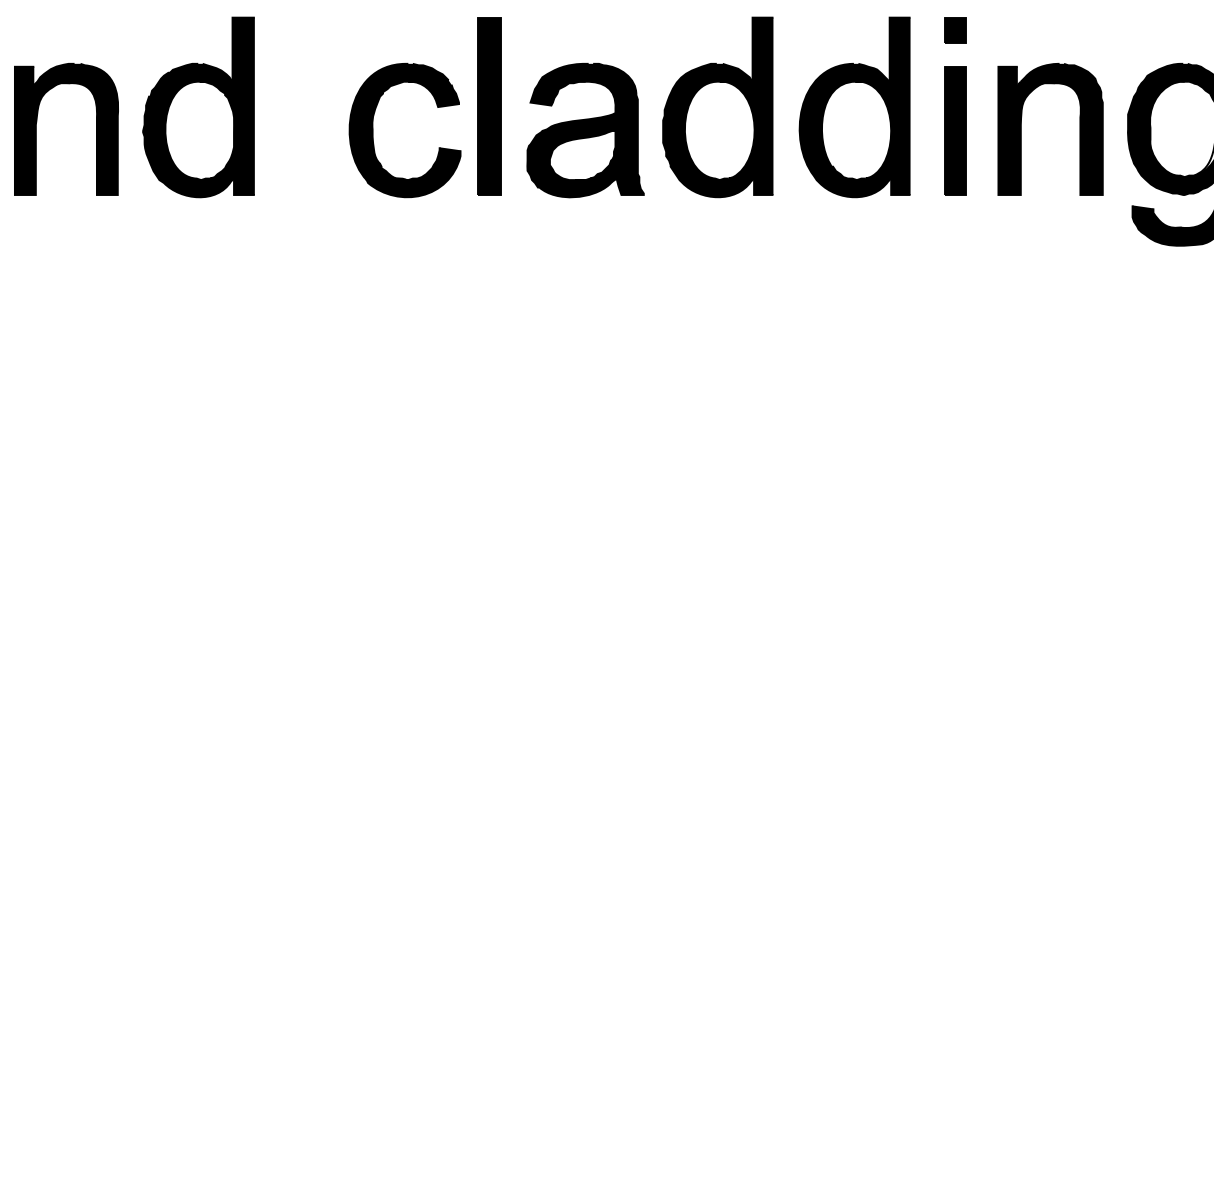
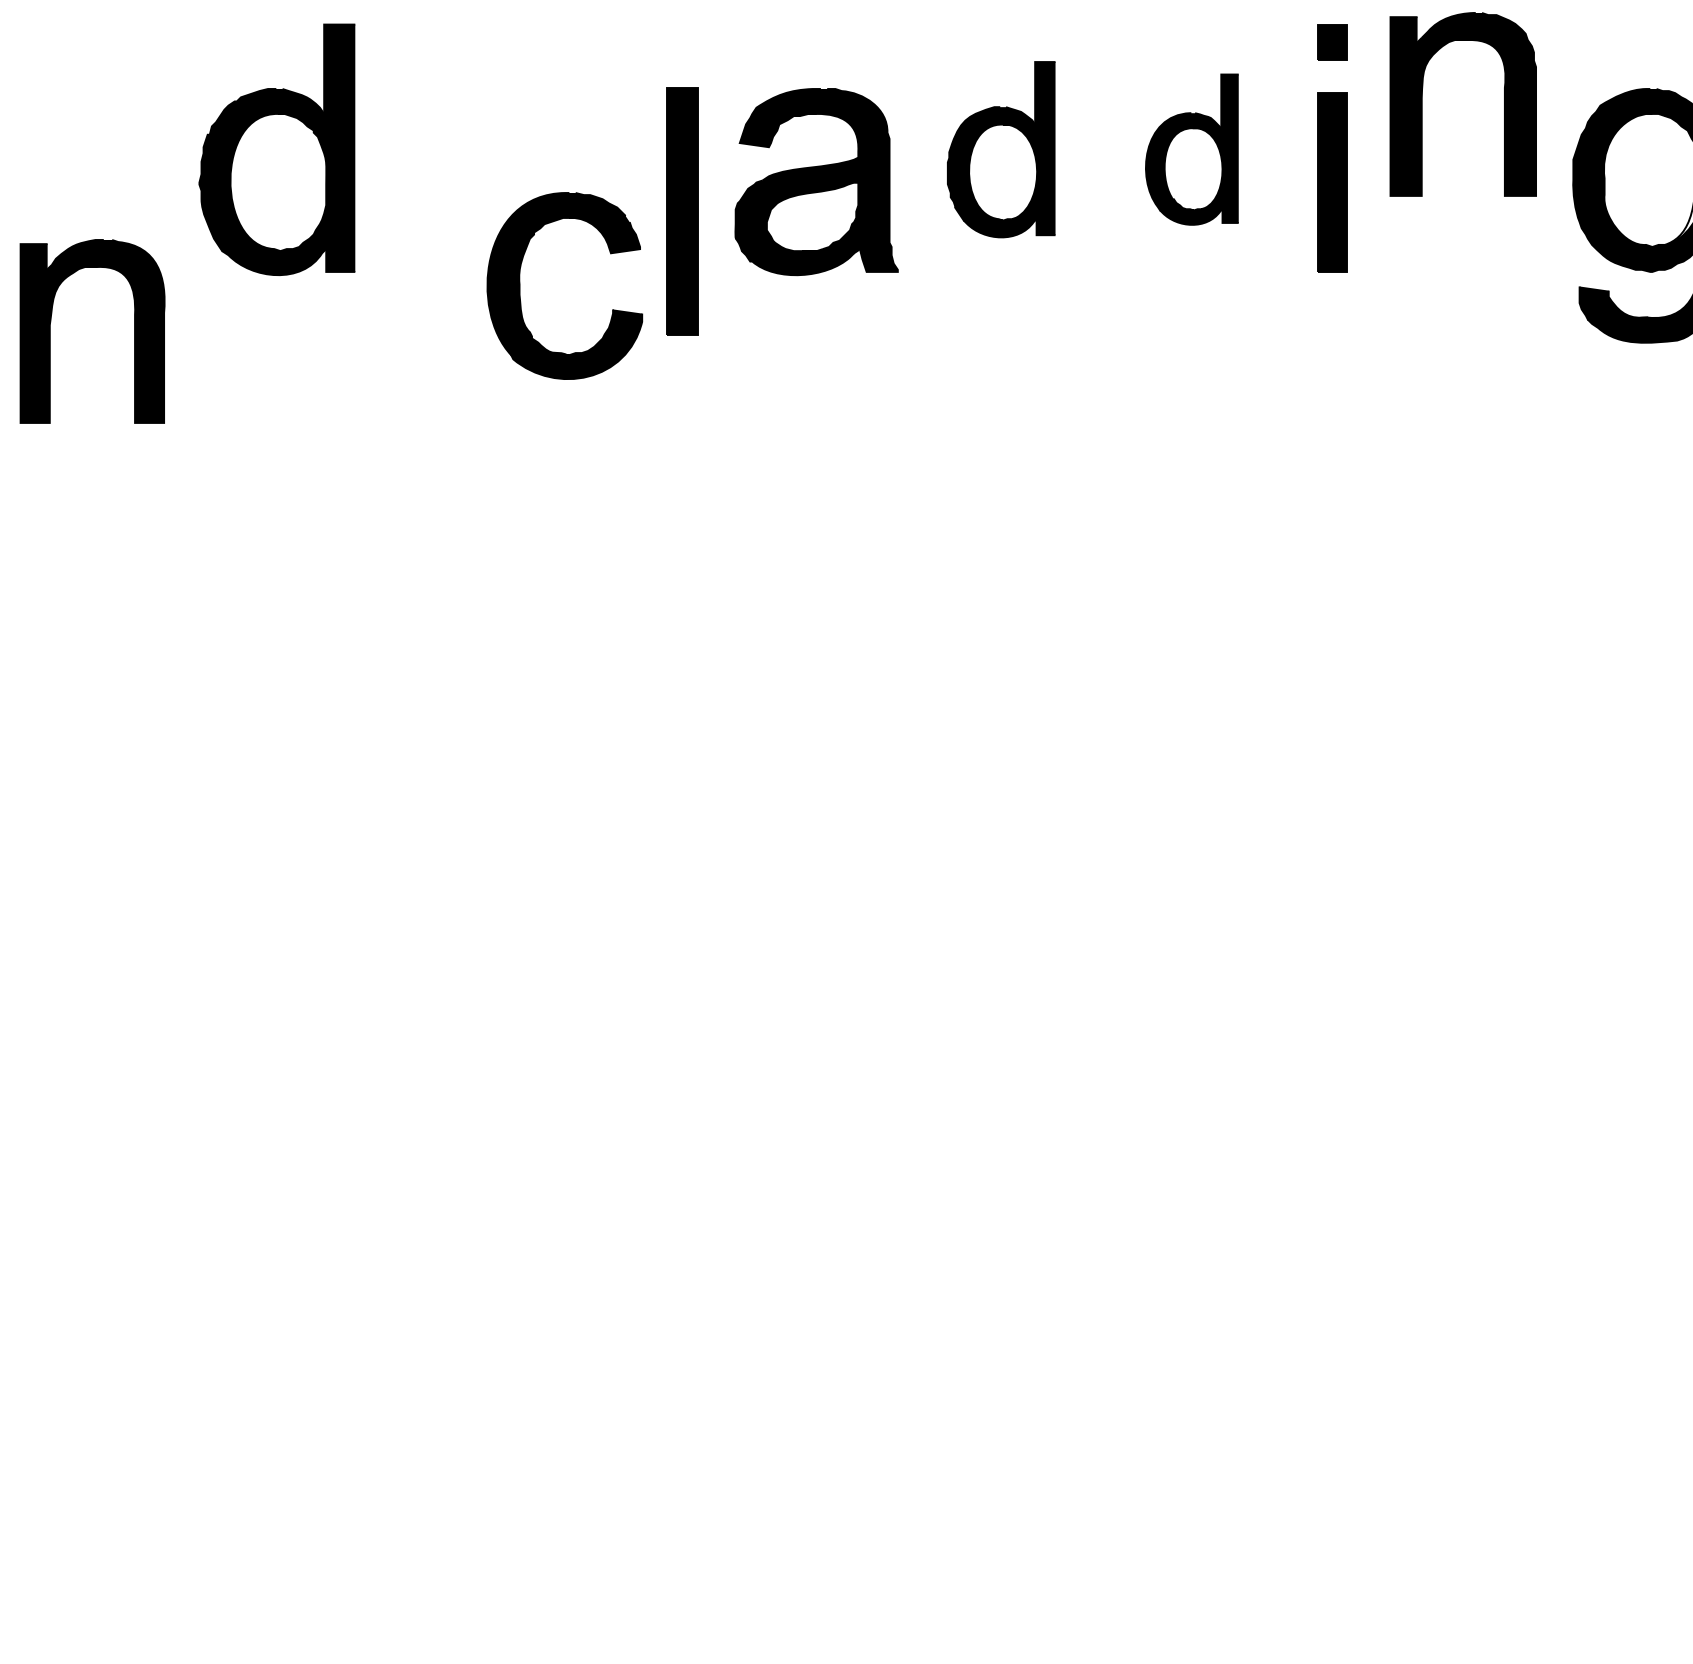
part: (489, 106) -> (682, 211), moved
part: (718, 107) -> (1001, 149), size x0.7
part: (854, 107) -> (1191, 149), size x0.6
part: (37, 122) -> (51, 322), moved
part: (1021, 129) -> (1422, 104), moved
part: (373, 130) -> (520, 285), moved

